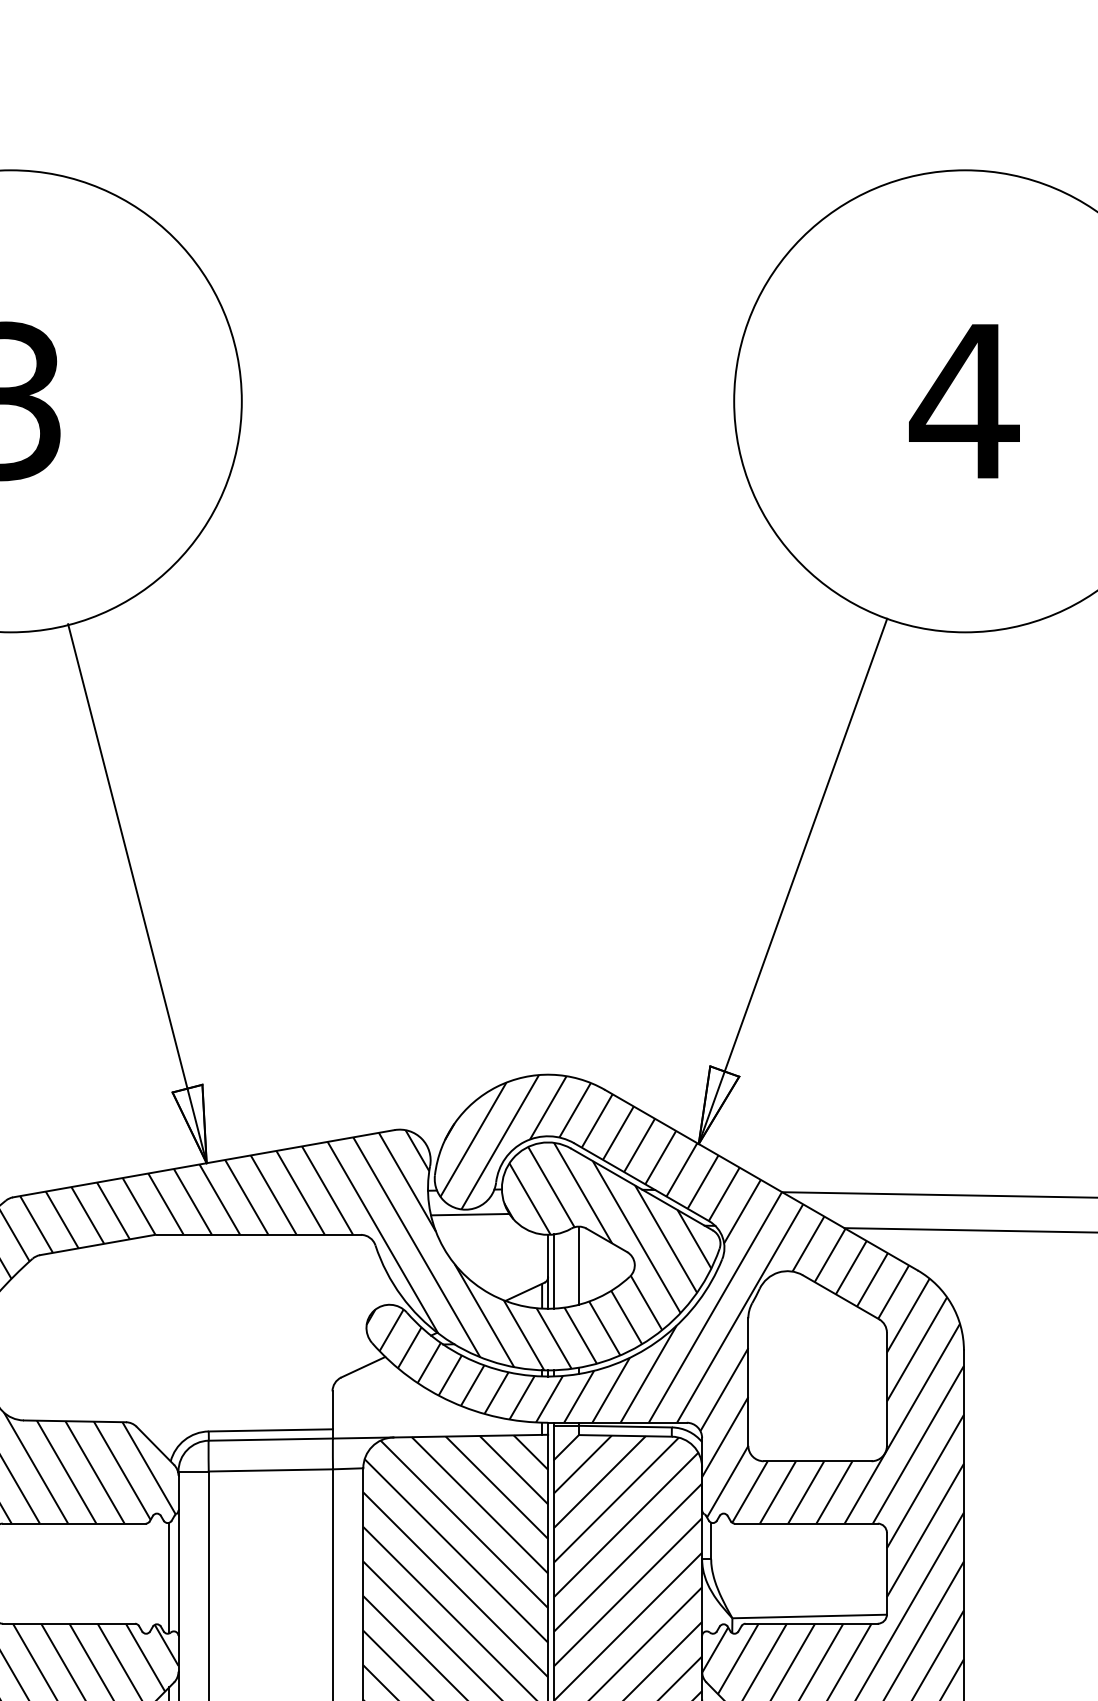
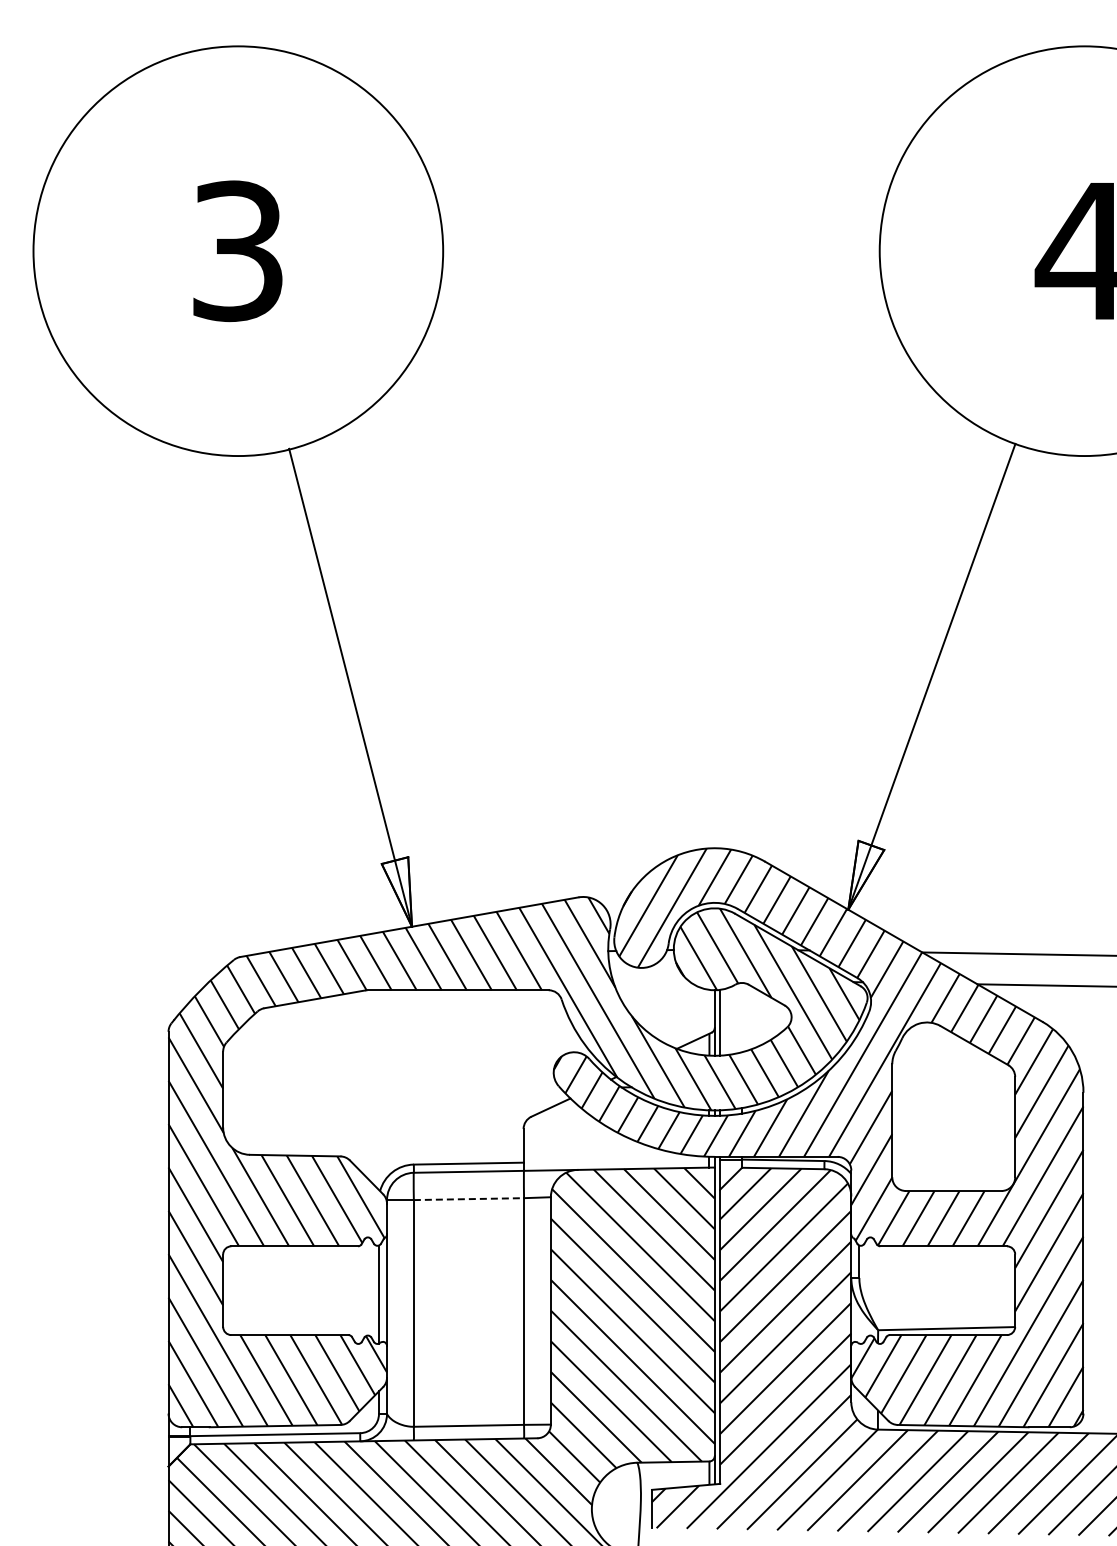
line: (470, 1213) -> (645, 971), removed
line: (579, 1265) -> (742, 1017), removed
line: (271, 1470) -> (469, 1199), solid -> dashed

